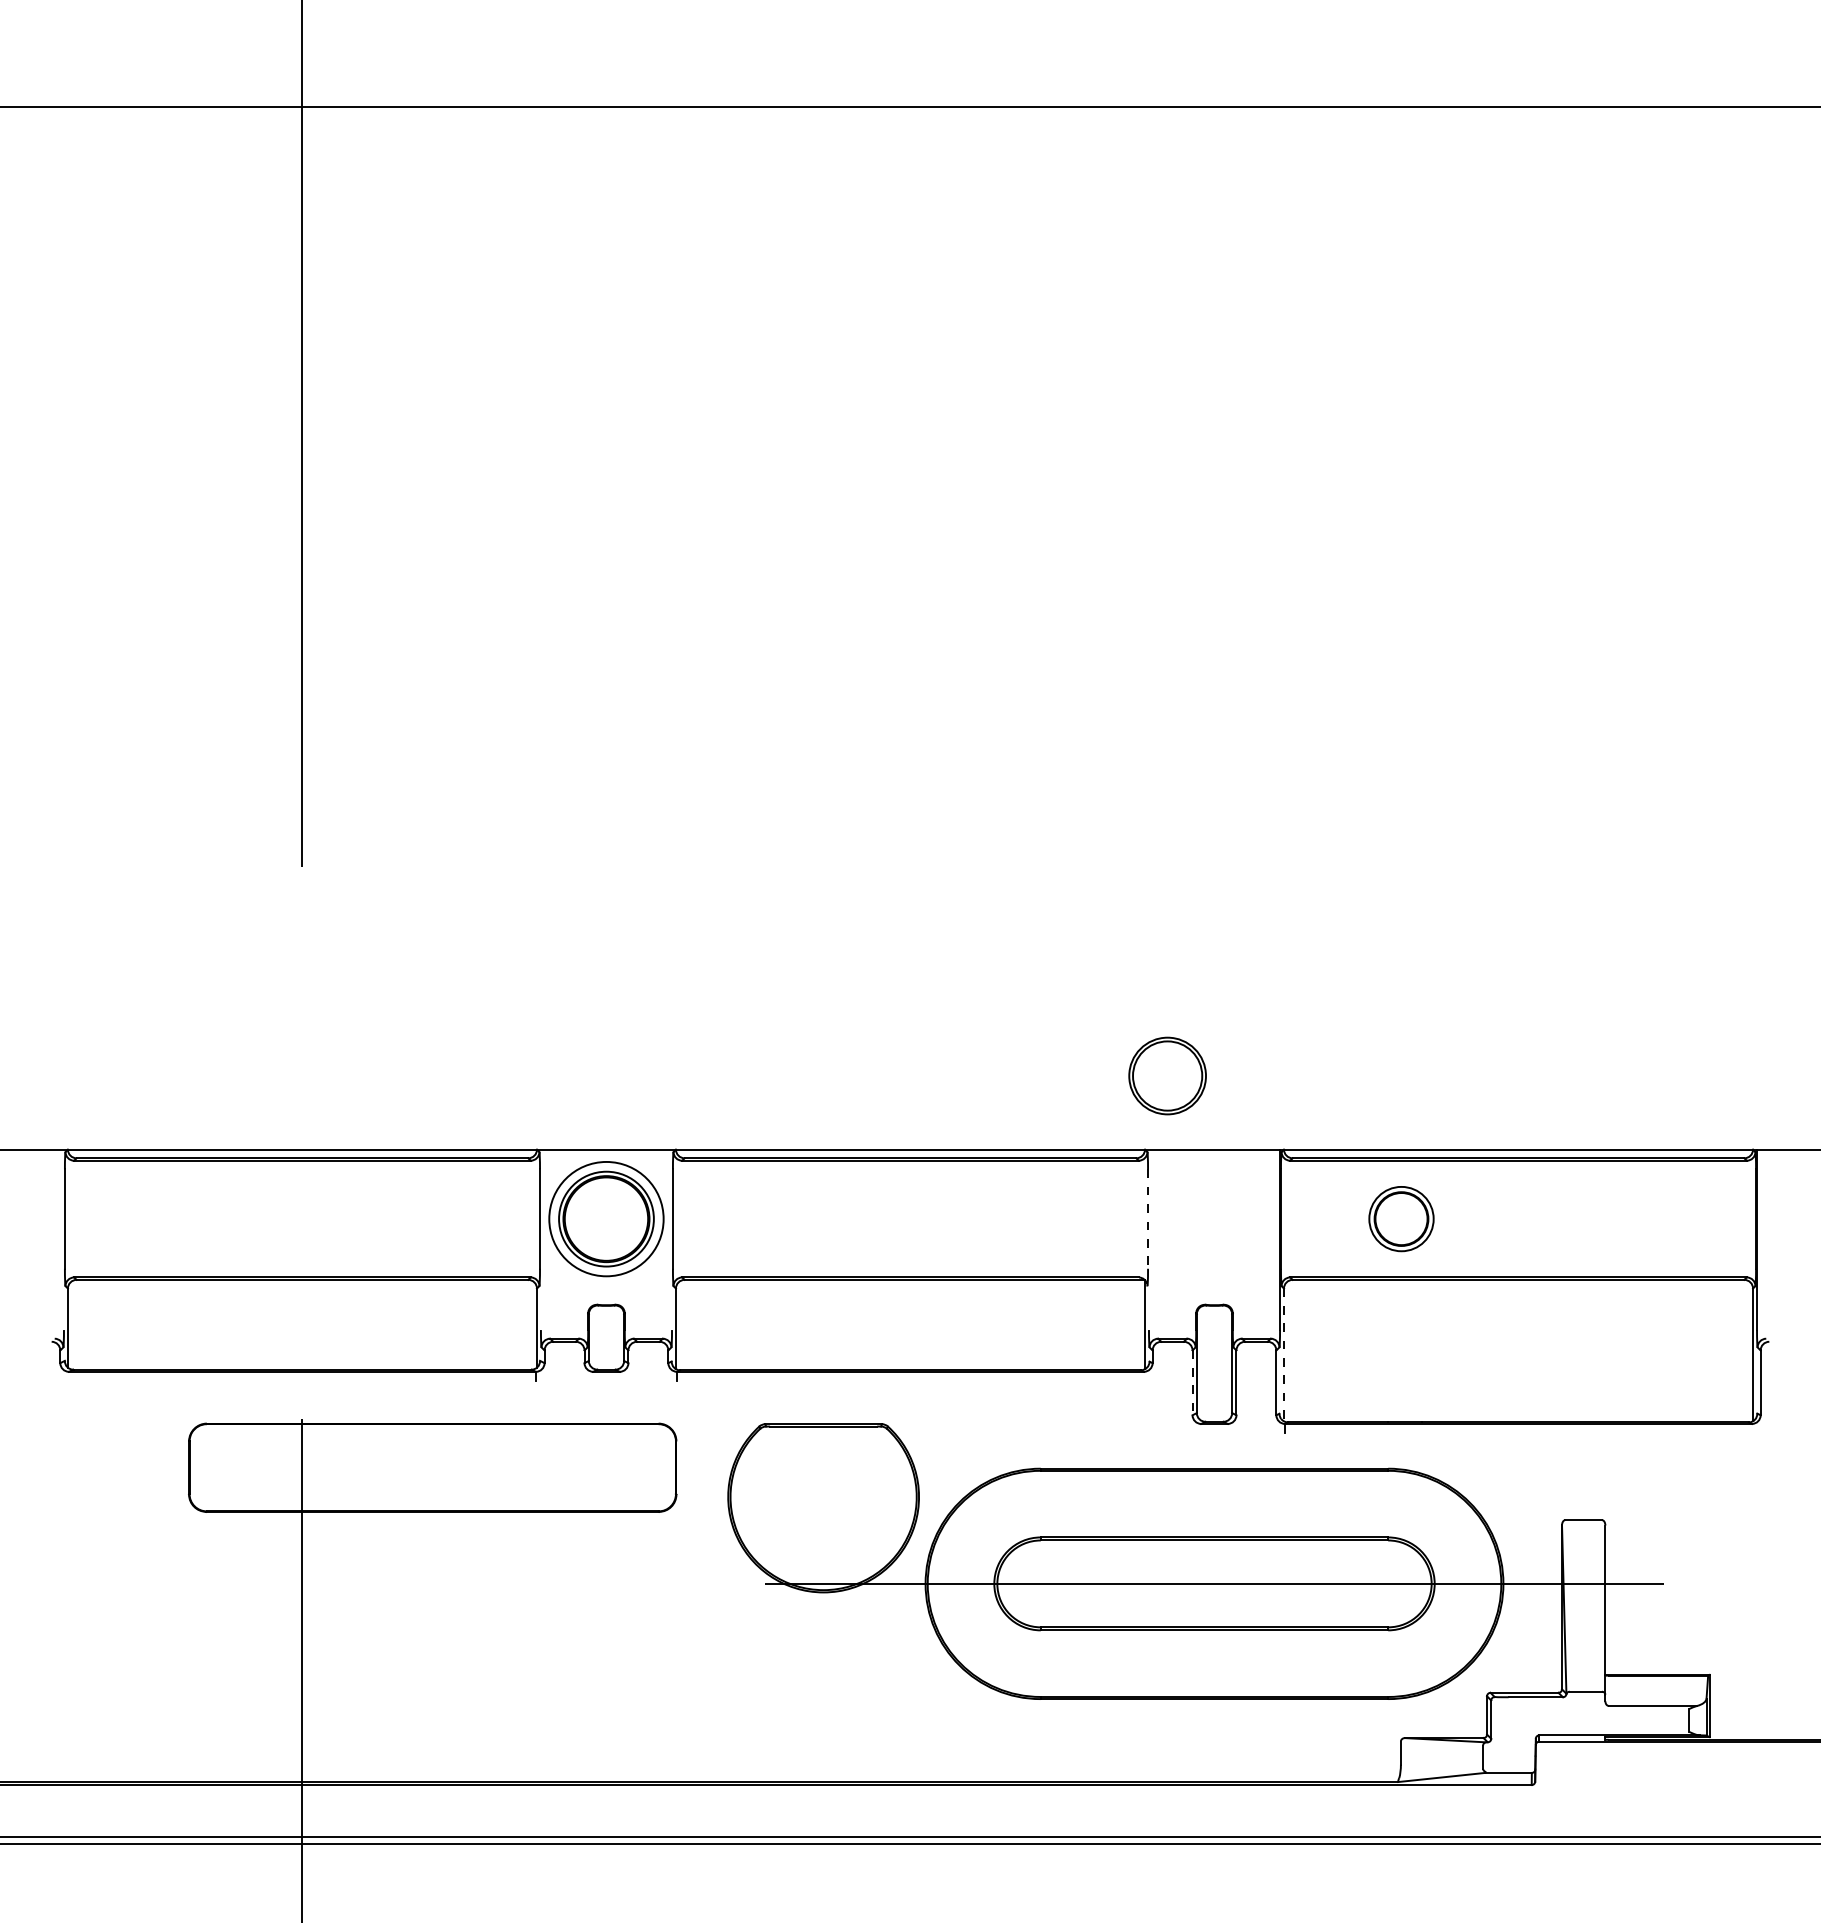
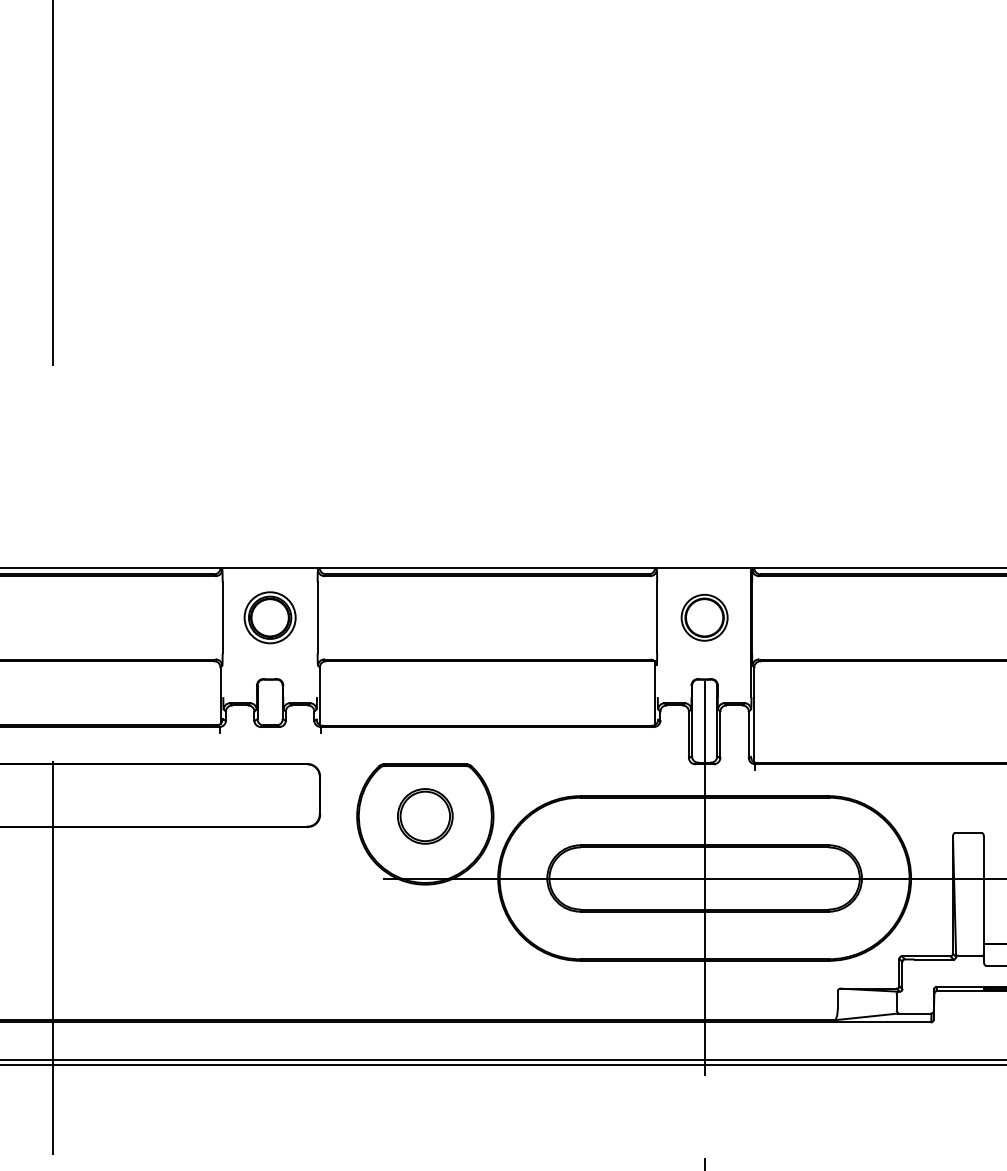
part: (1167, 1075) -> (425, 816), moved
part: (606, 1218) -> (270, 617), size x0.62
line: (1148, 1219) -> (657, 618), dashed -> solid
part: (1401, 1219) -> (704, 618), moved
line: (1284, 1355) -> (754, 715), dashed -> solid
line: (1192, 1383) -> (688, 735), dashed -> solid
line: (1214, 1583) -> (704, 878), added

